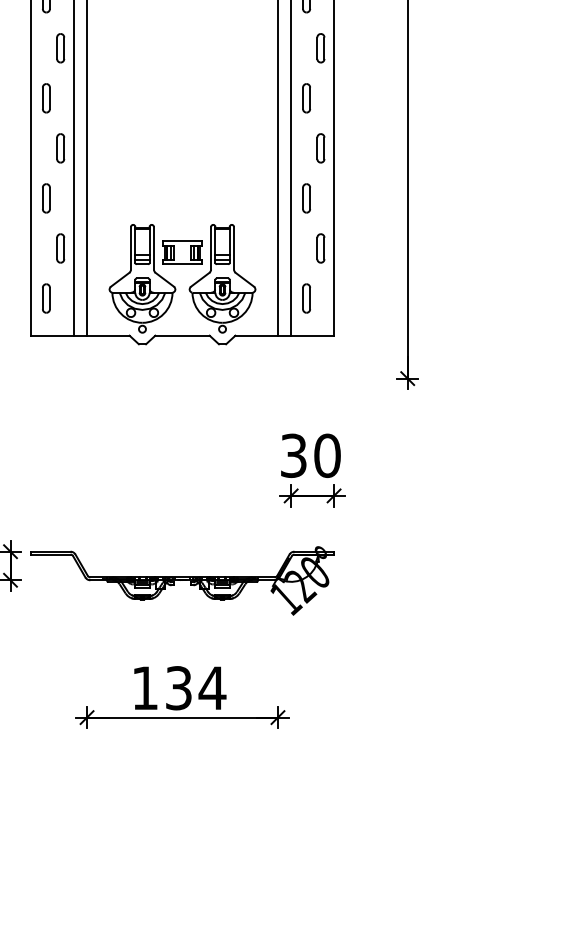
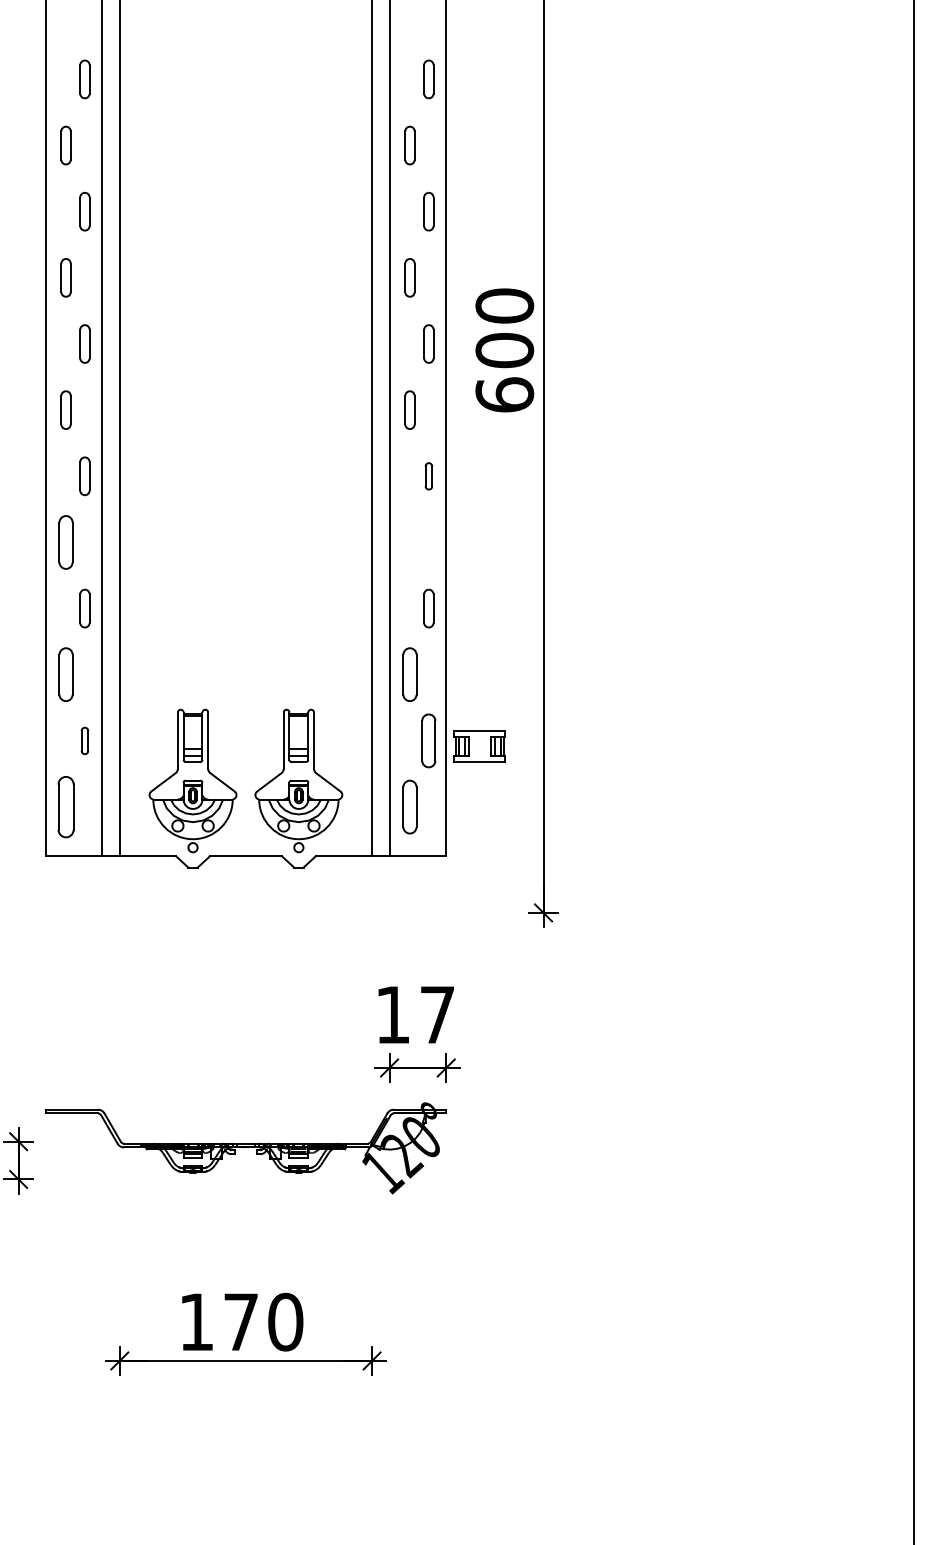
part: (320, 48) -> (428, 476), size x0.7
part: (45, 98) -> (65, 542), size x1.4
part: (306, 98) -> (409, 542), removed
part: (45, 198) -> (65, 674), size x1.4
part: (306, 198) -> (409, 674), size x1.4
part: (60, 248) -> (84, 740), size x0.7
part: (320, 248) -> (428, 740), size x1.4
part: (182, 252) -> (479, 746), moved
part: (45, 298) -> (65, 806), size x1.6
part: (306, 298) -> (409, 806), size x1.4
text: (310, 455) -> (415, 1014), 30 -> 17
part: (182, 581) -> (245, 1148), moved
text: (196, 687) -> (264, 1321), 134 -> 170

